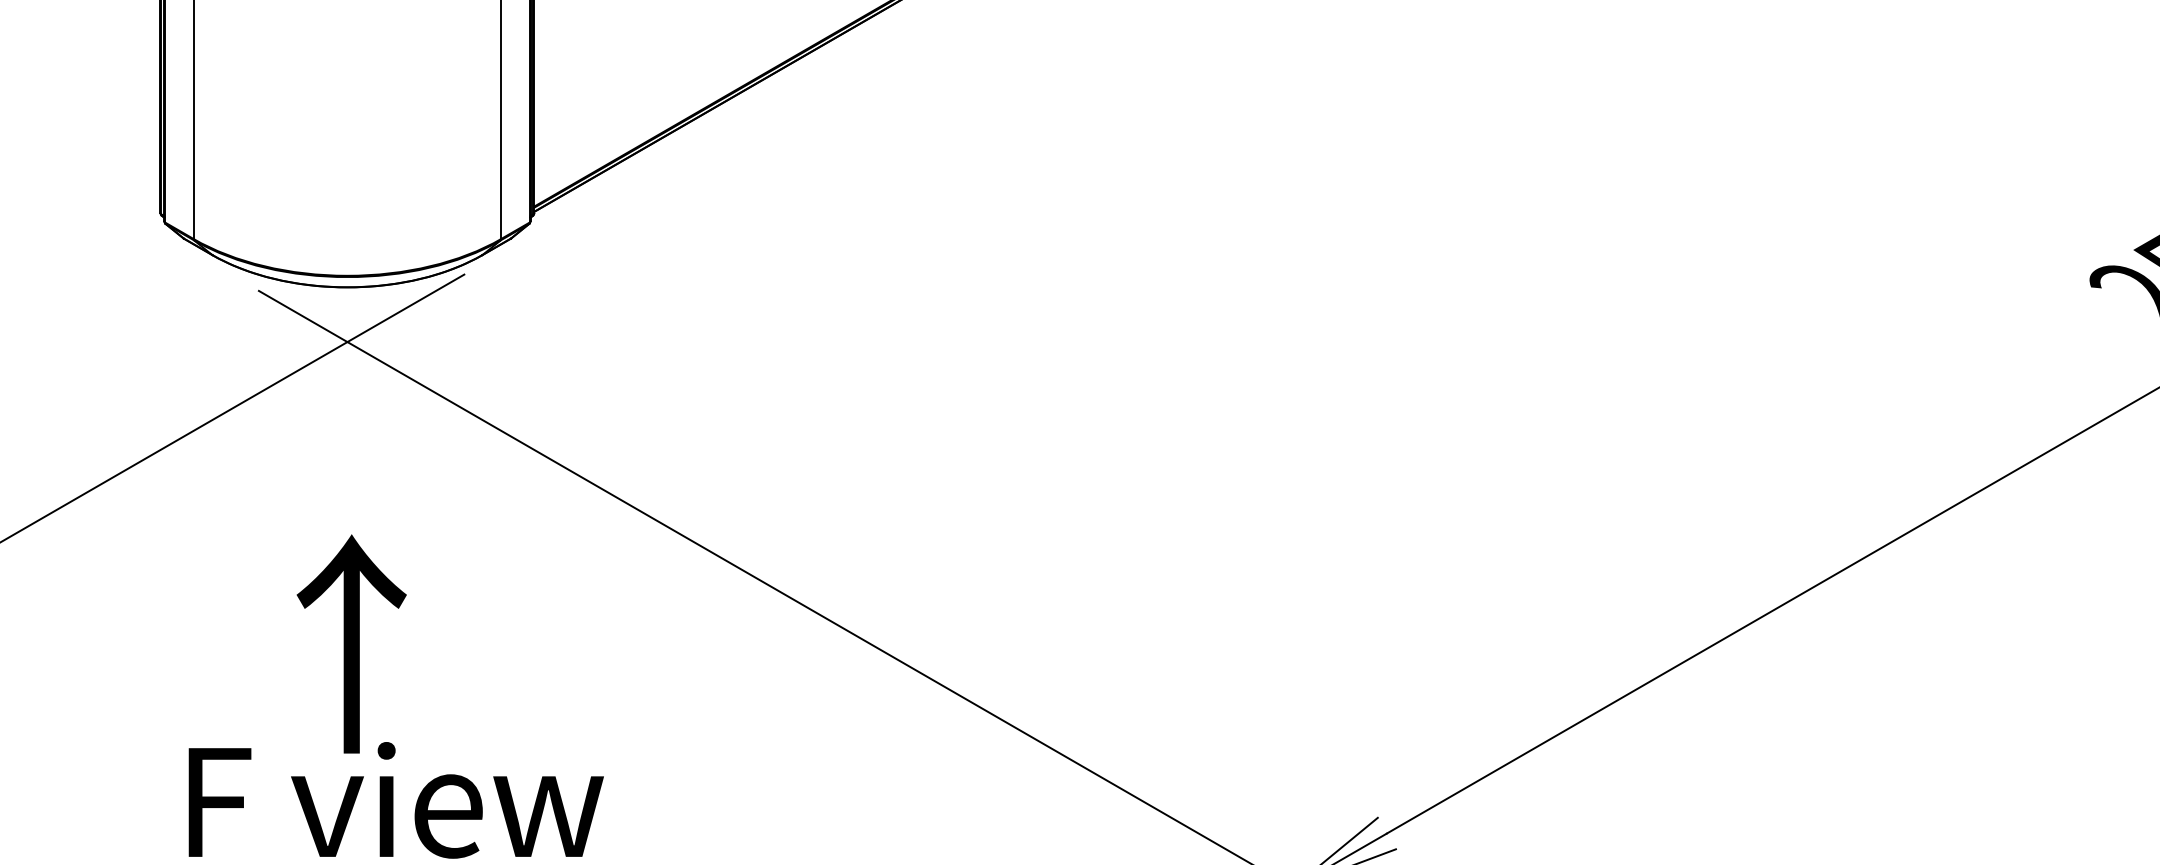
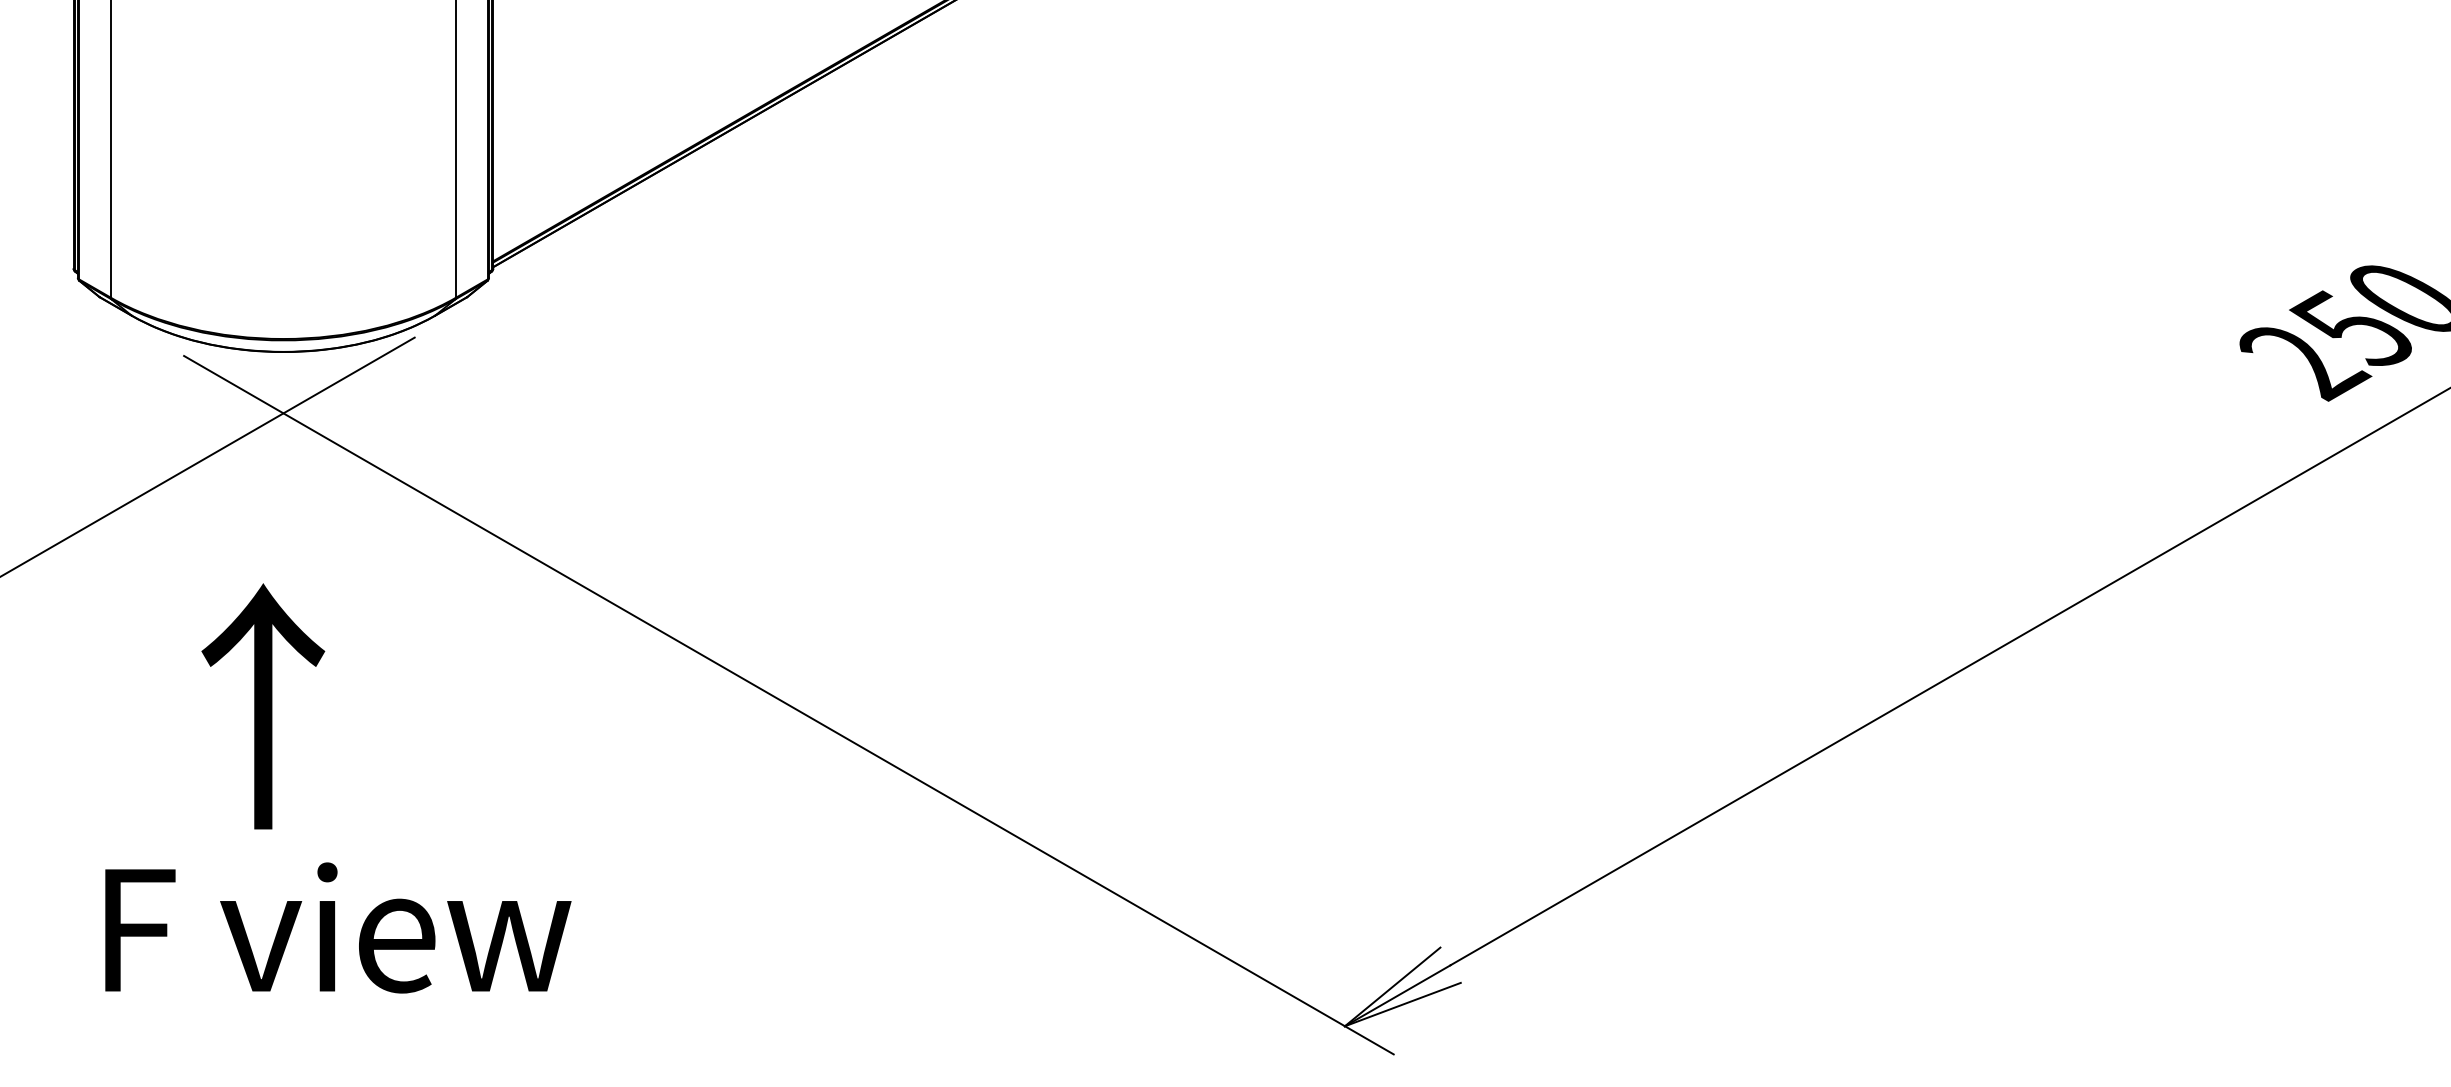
text: (351, 644) -> (263, 706), moved

